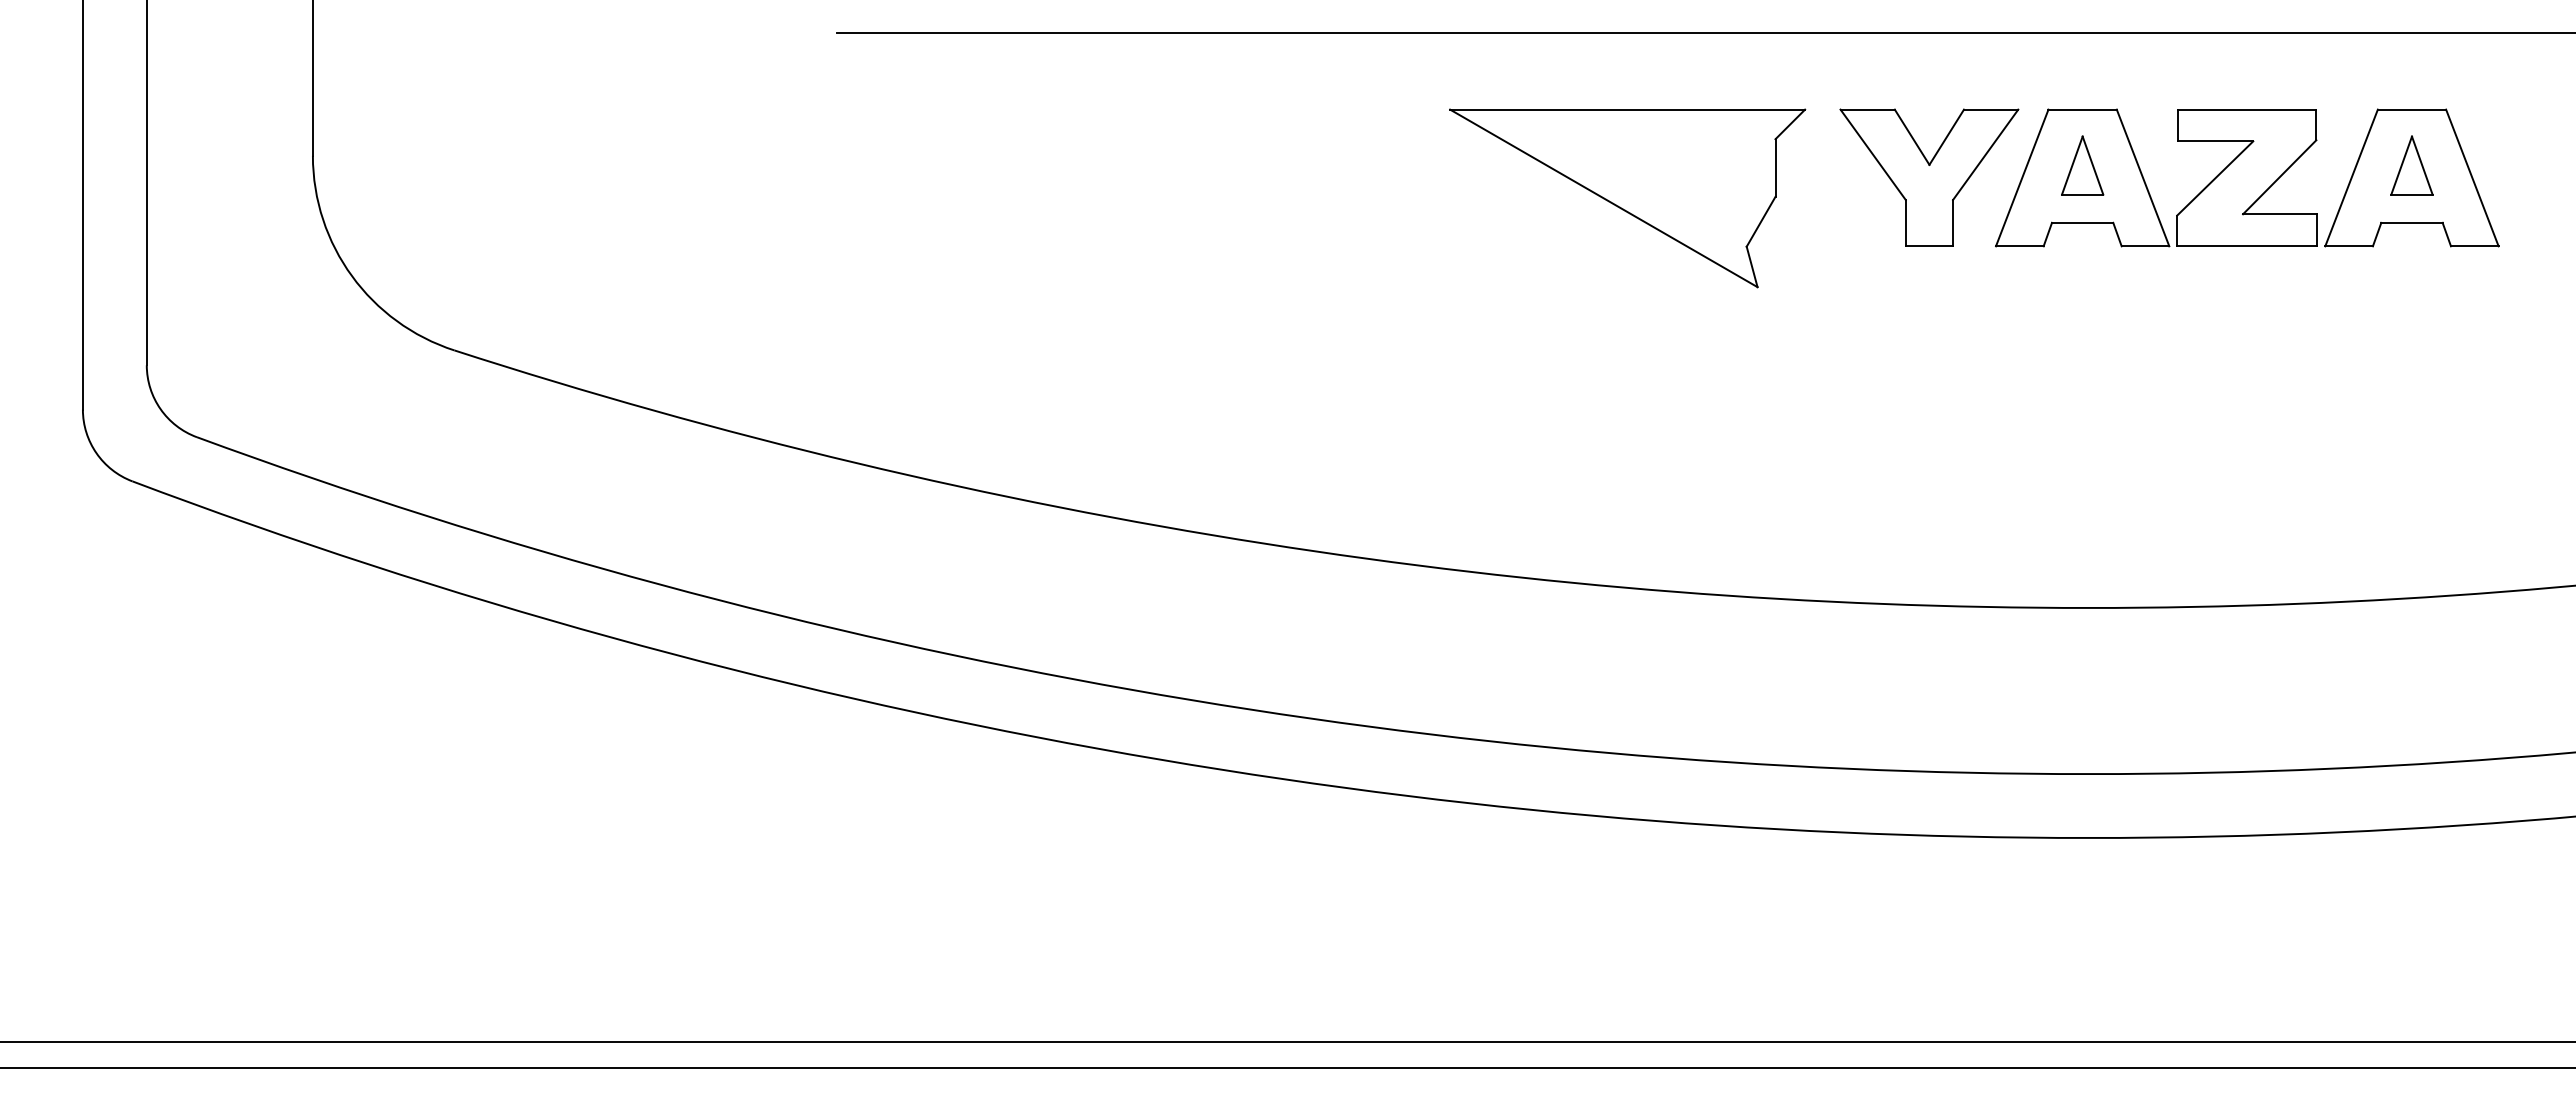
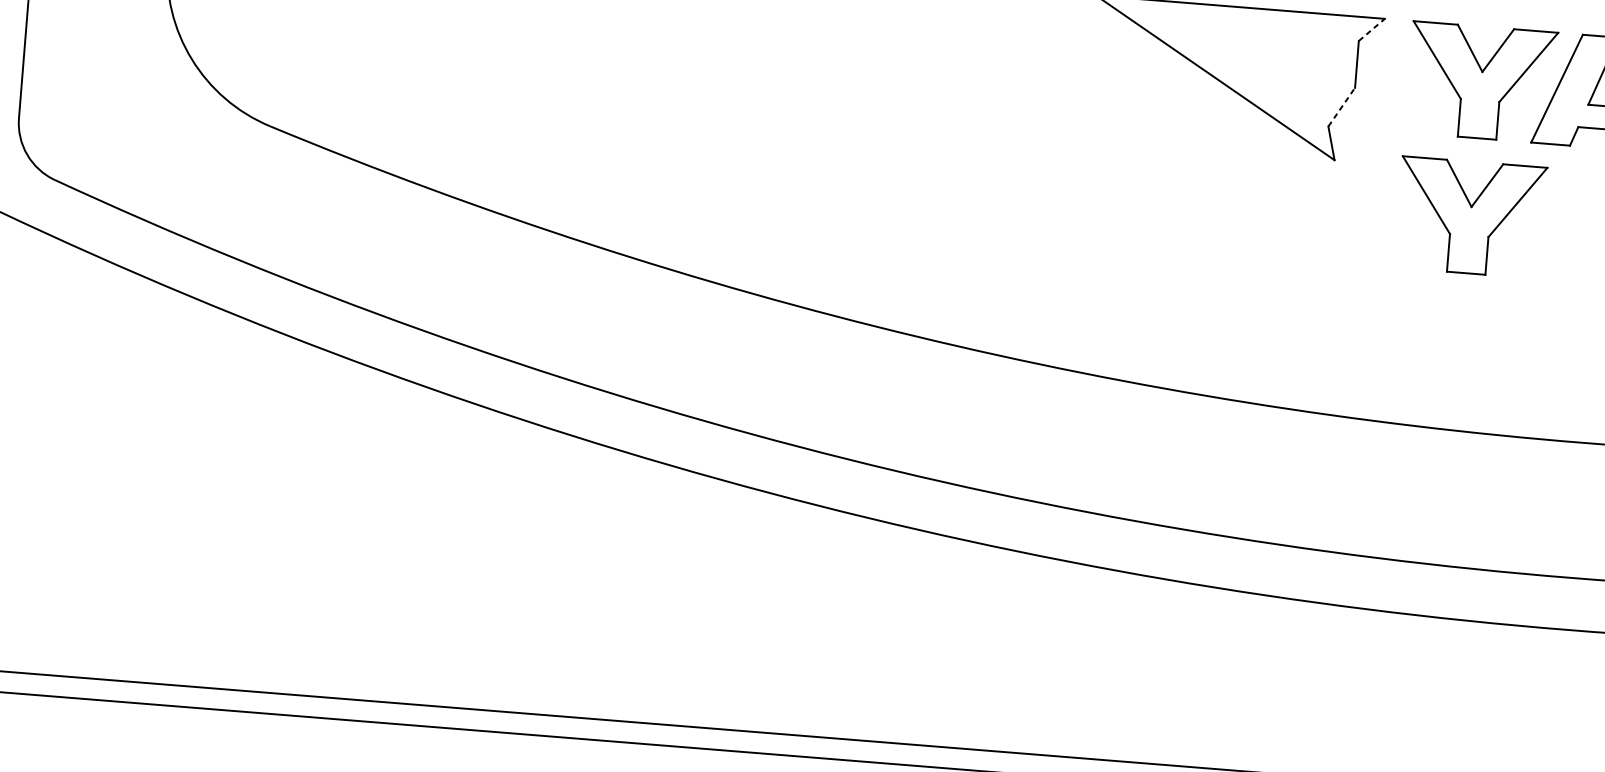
line: (1790, 124) -> (1372, 29), solid -> dashed
line: (1761, 221) -> (1342, 107), solid -> dashed
part: (1929, 343) -> (1470, 217), added

